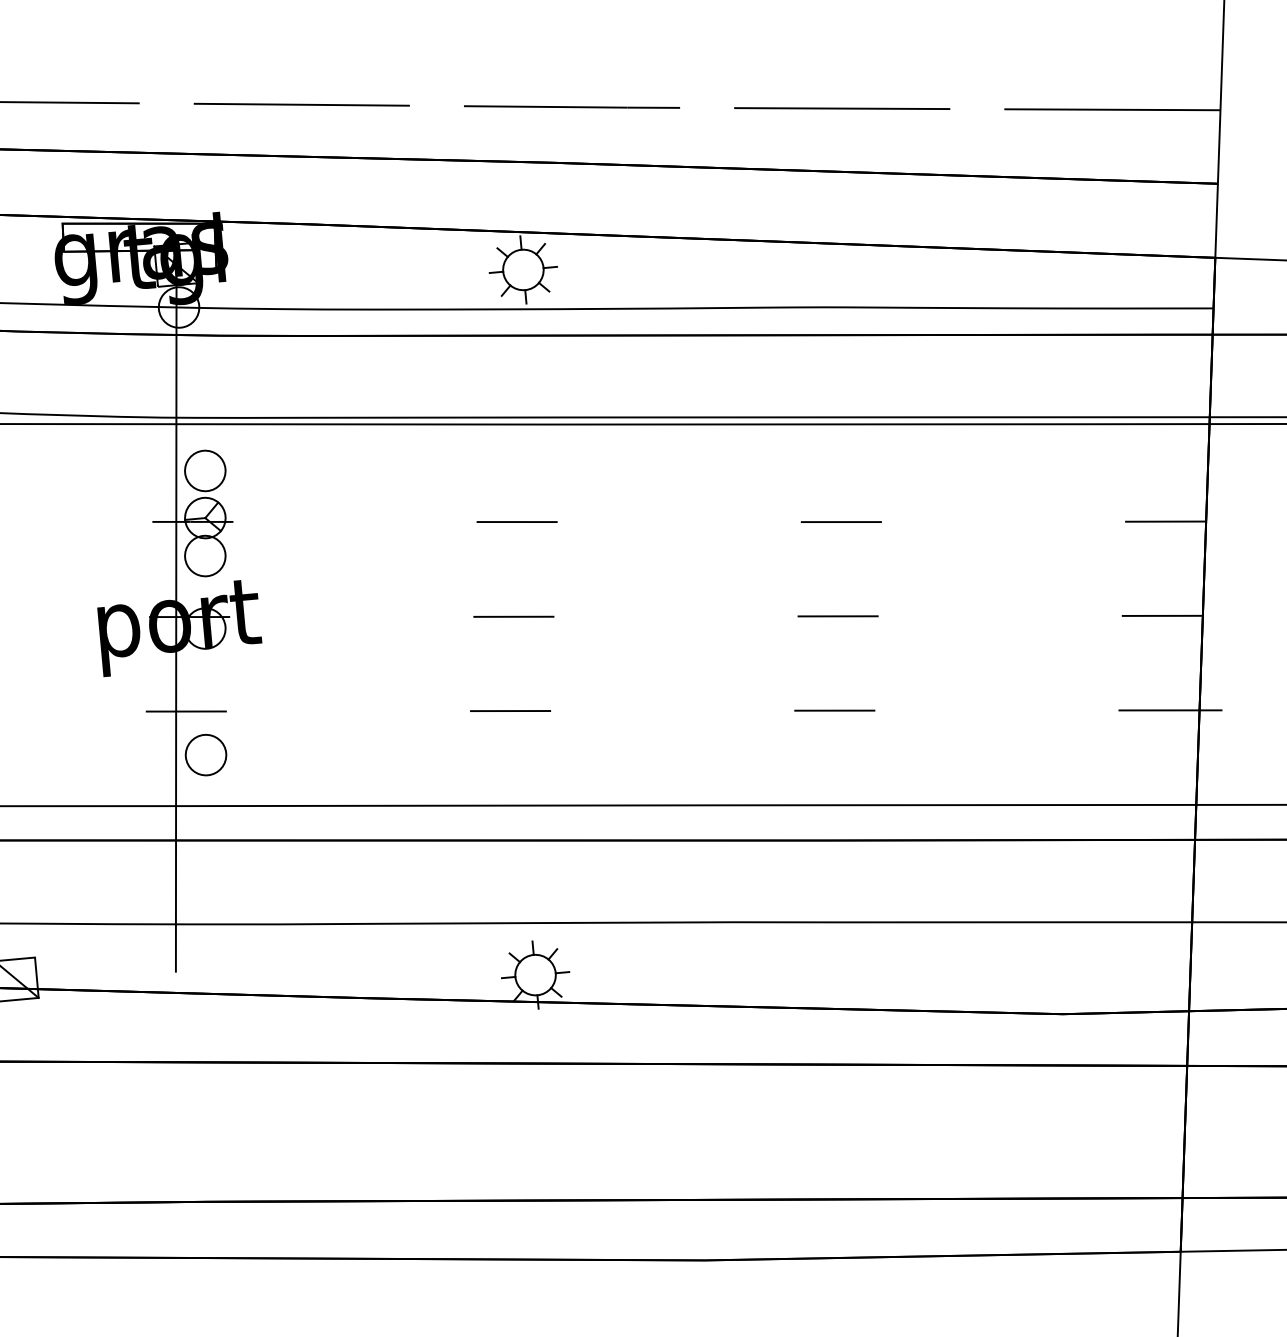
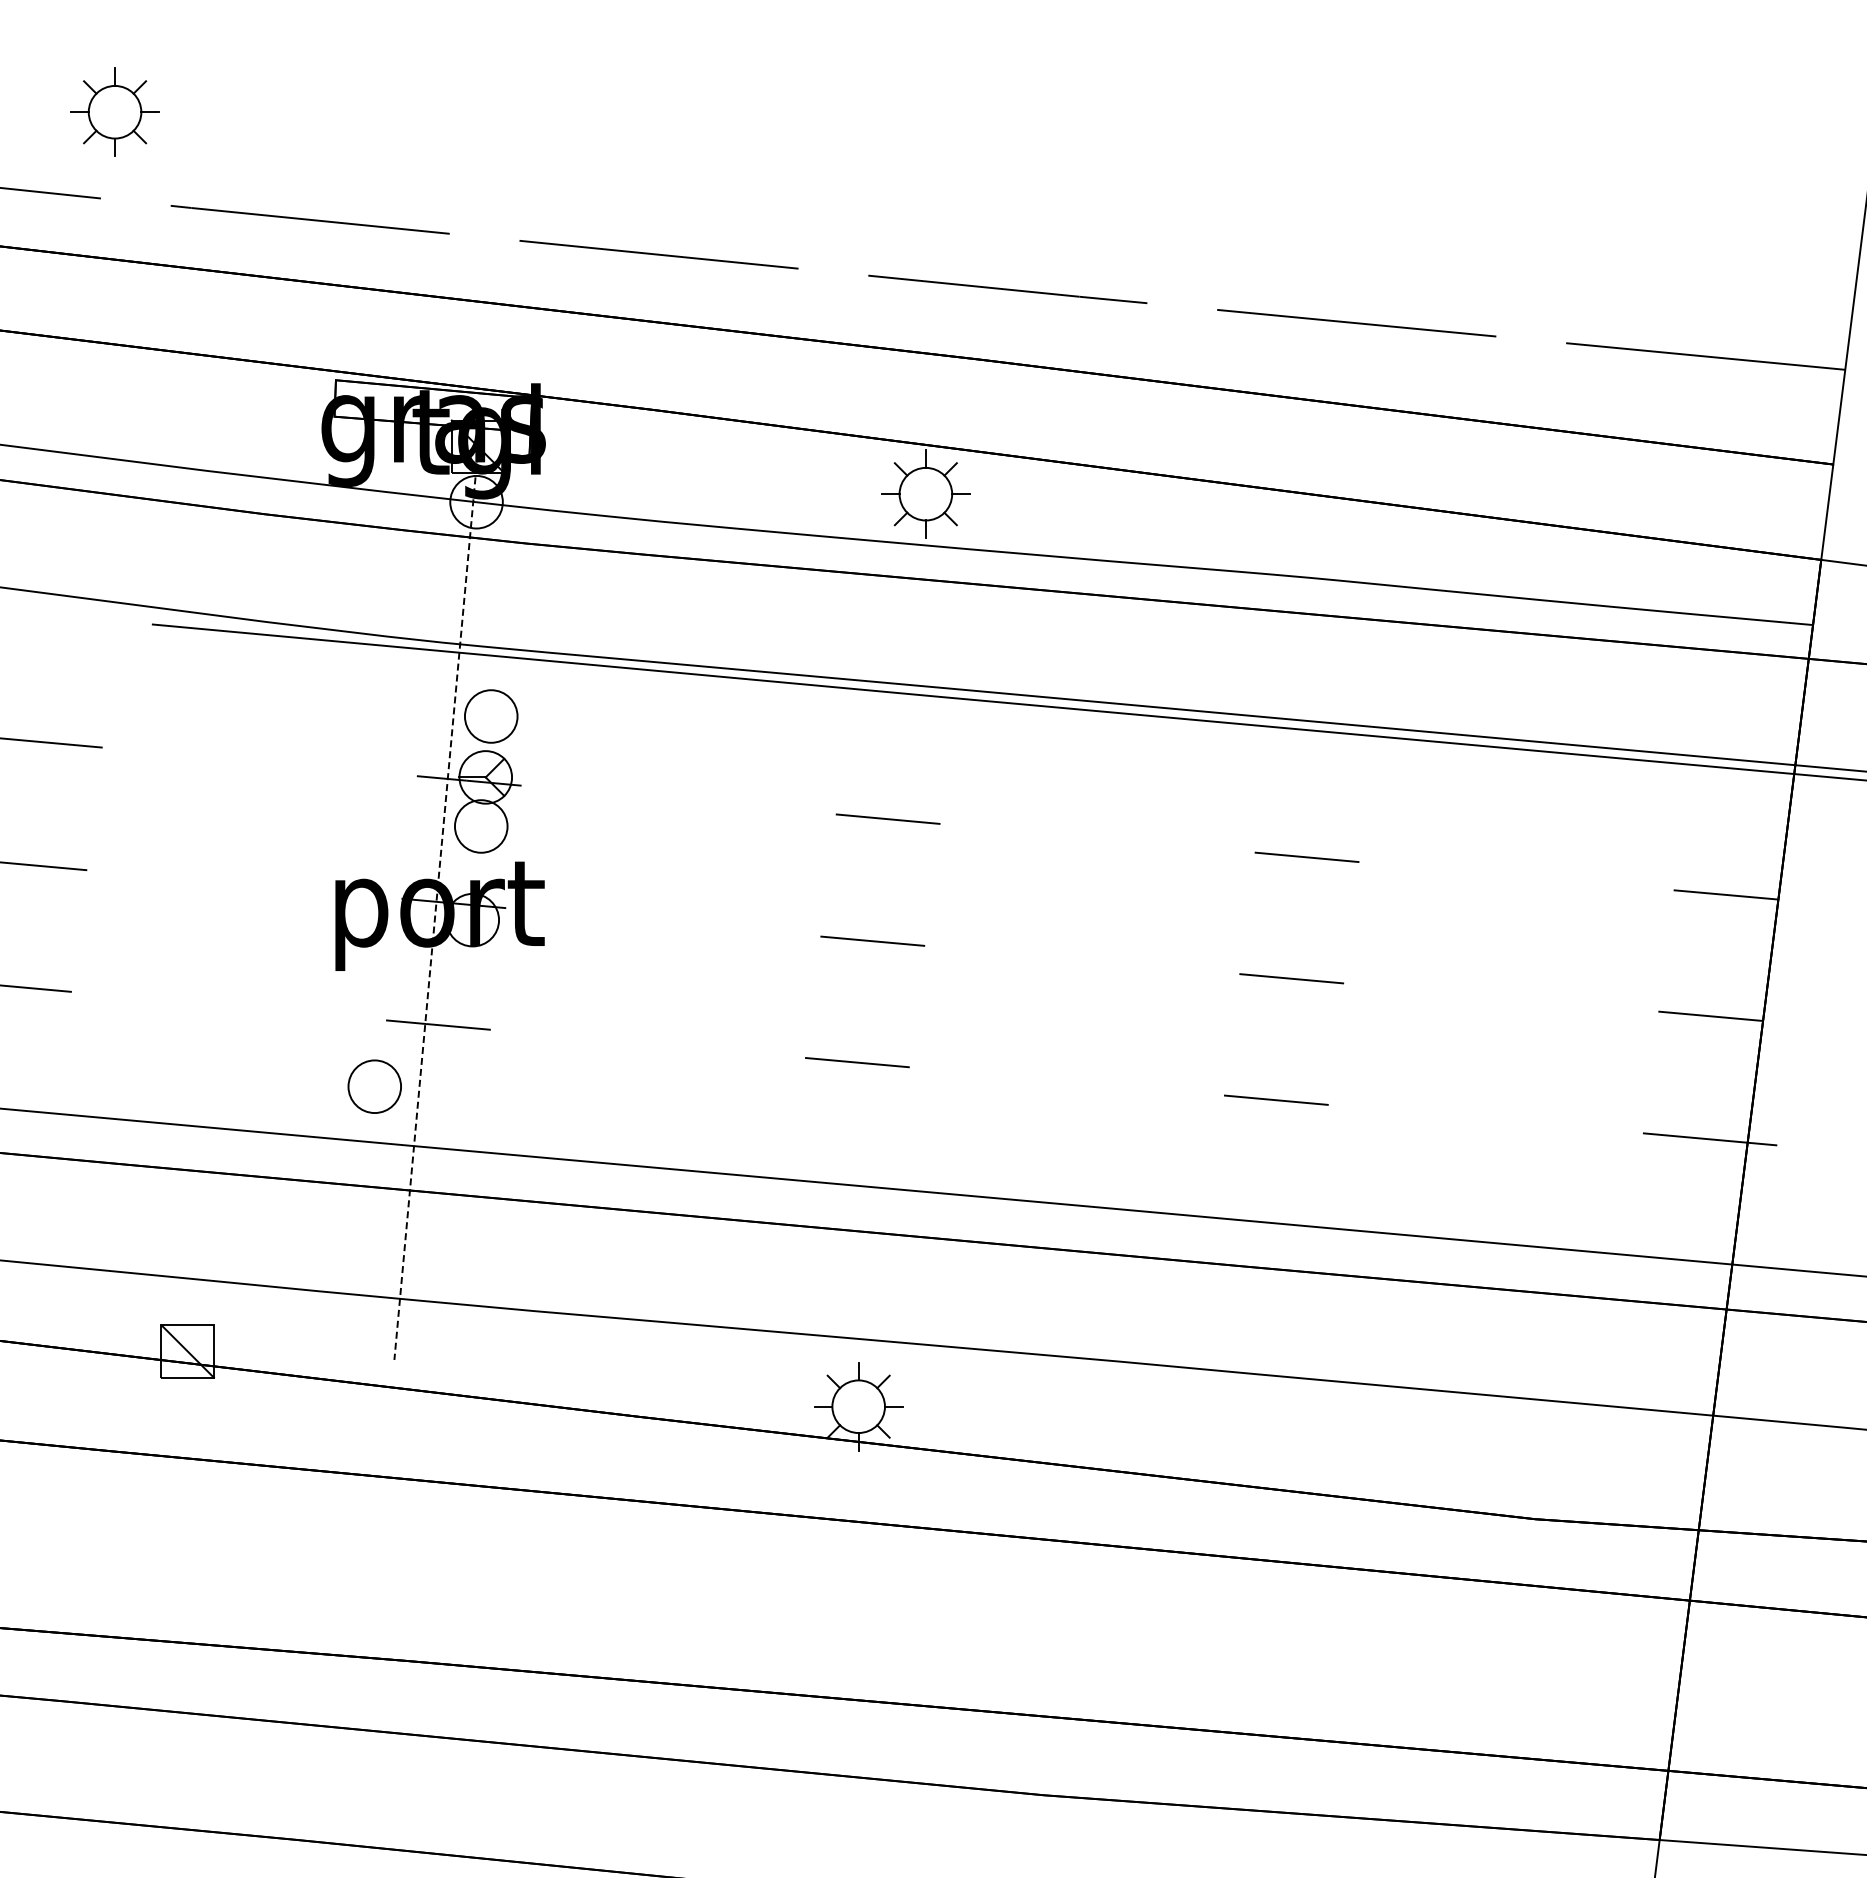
line: (176, 617) -> (436, 902), solid -> dashed
part: (205, 754) -> (374, 1086), moved

